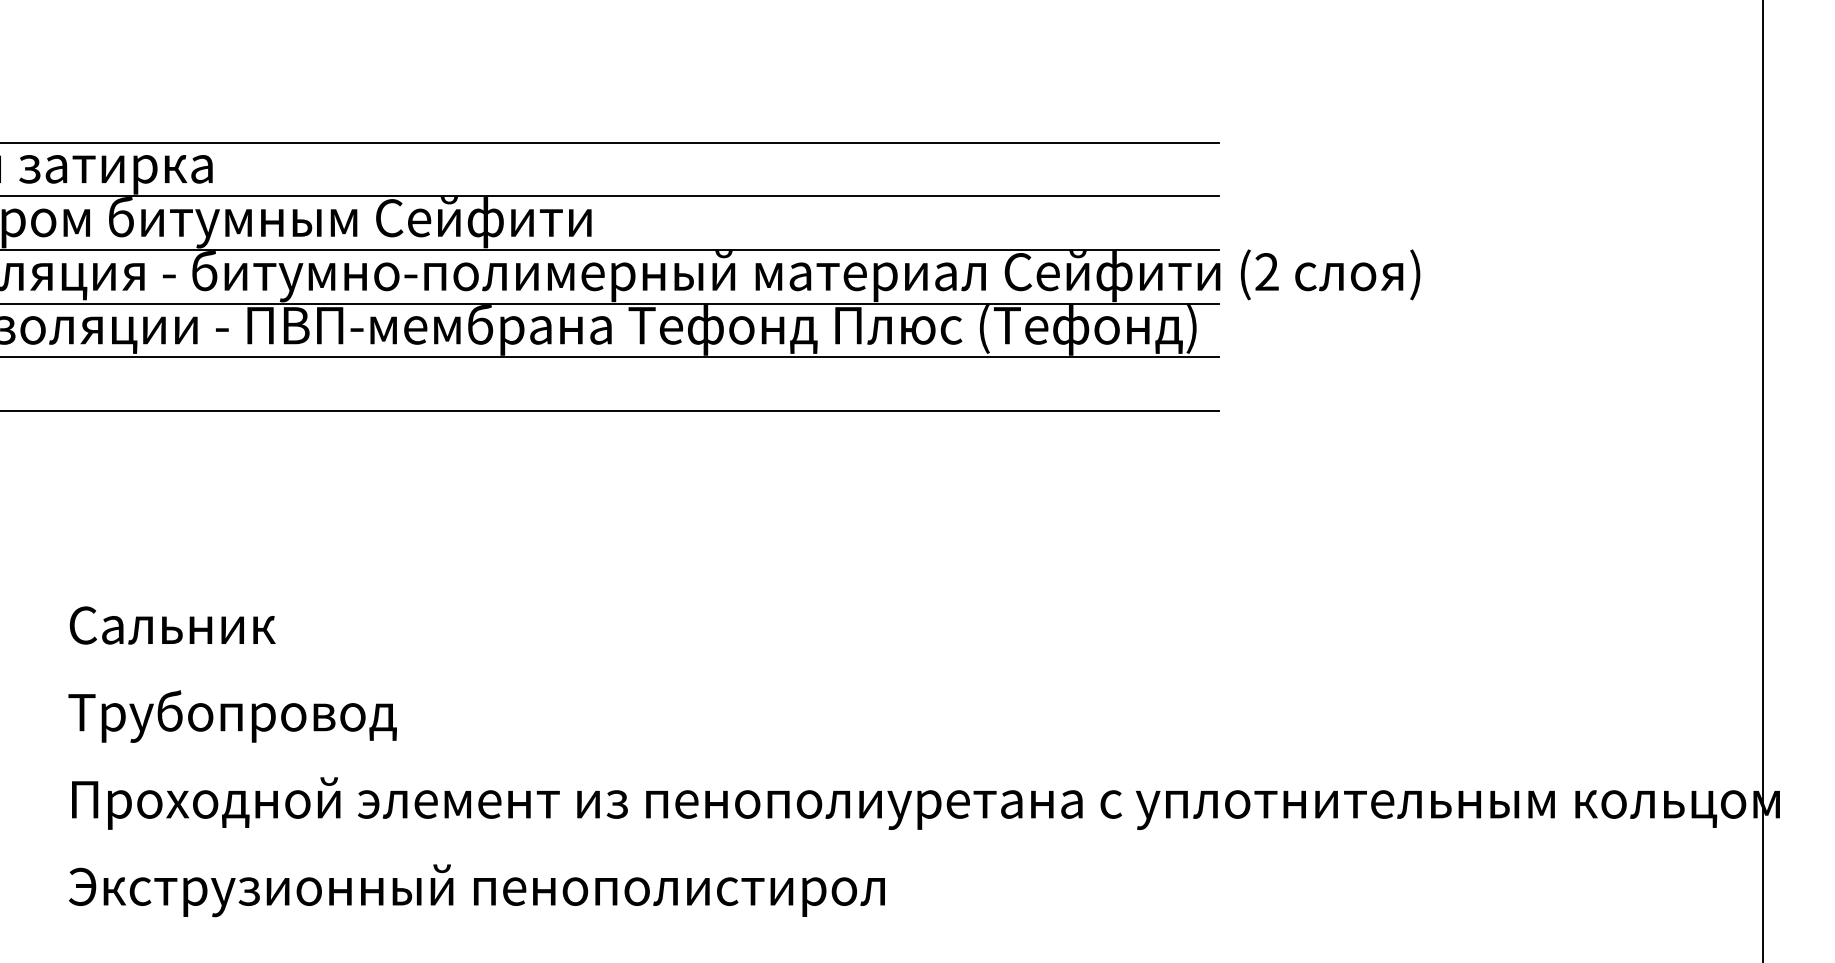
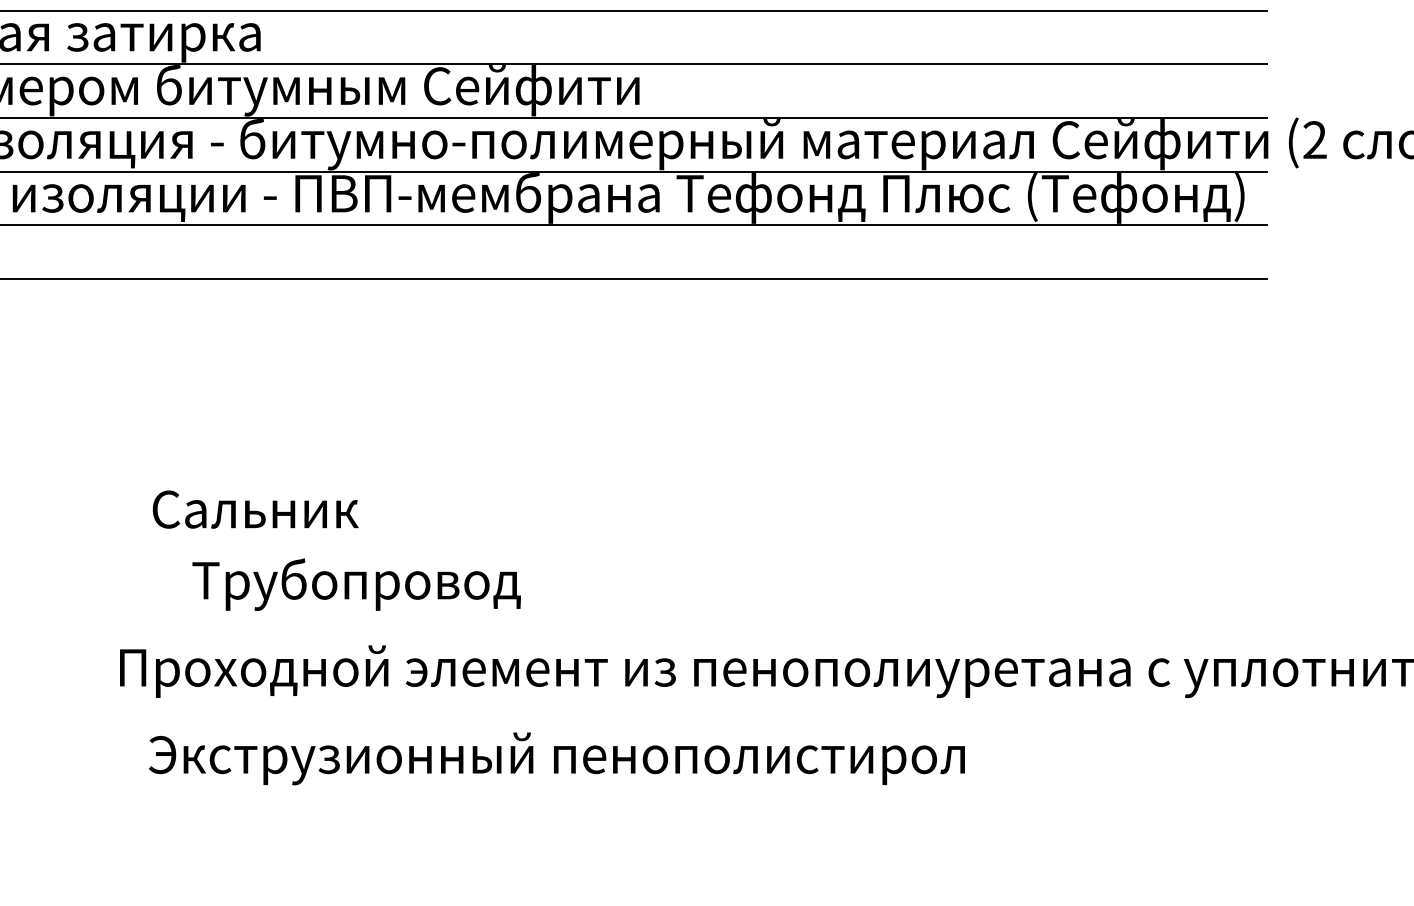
text: (172, 625) -> (255, 509), moved
text: (232, 716) -> (356, 584), moved
text: (476, 890) -> (556, 758), moved

